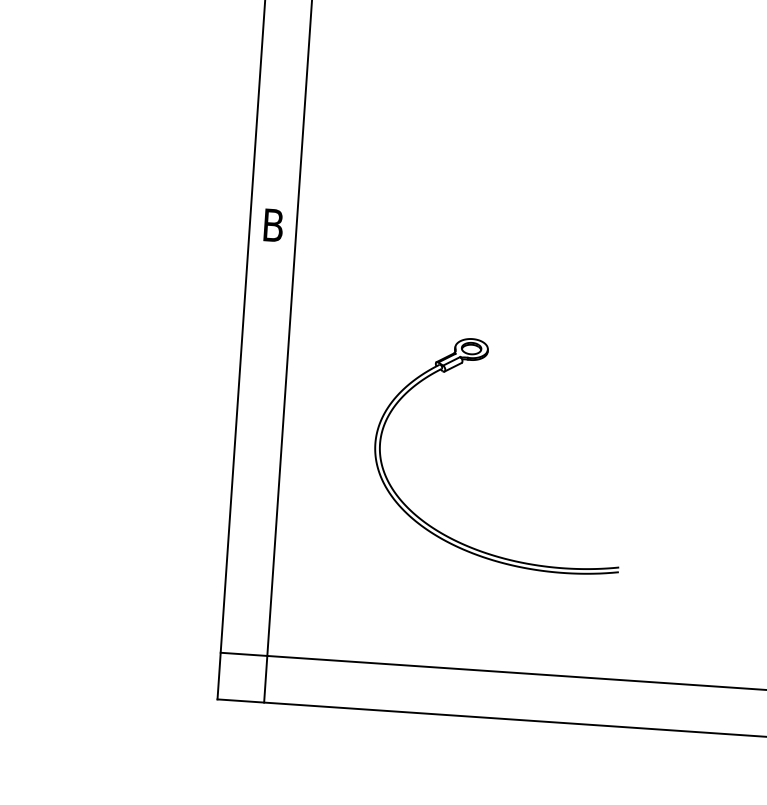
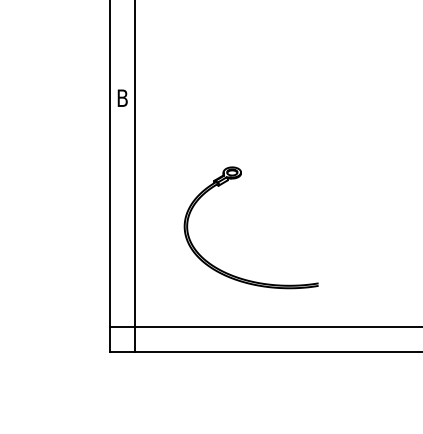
part: (476, 362) -> (235, 179), moved

